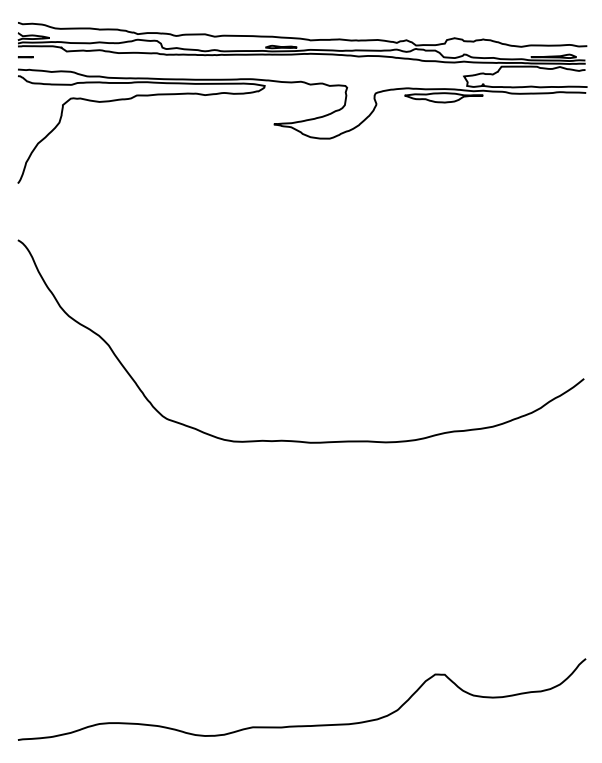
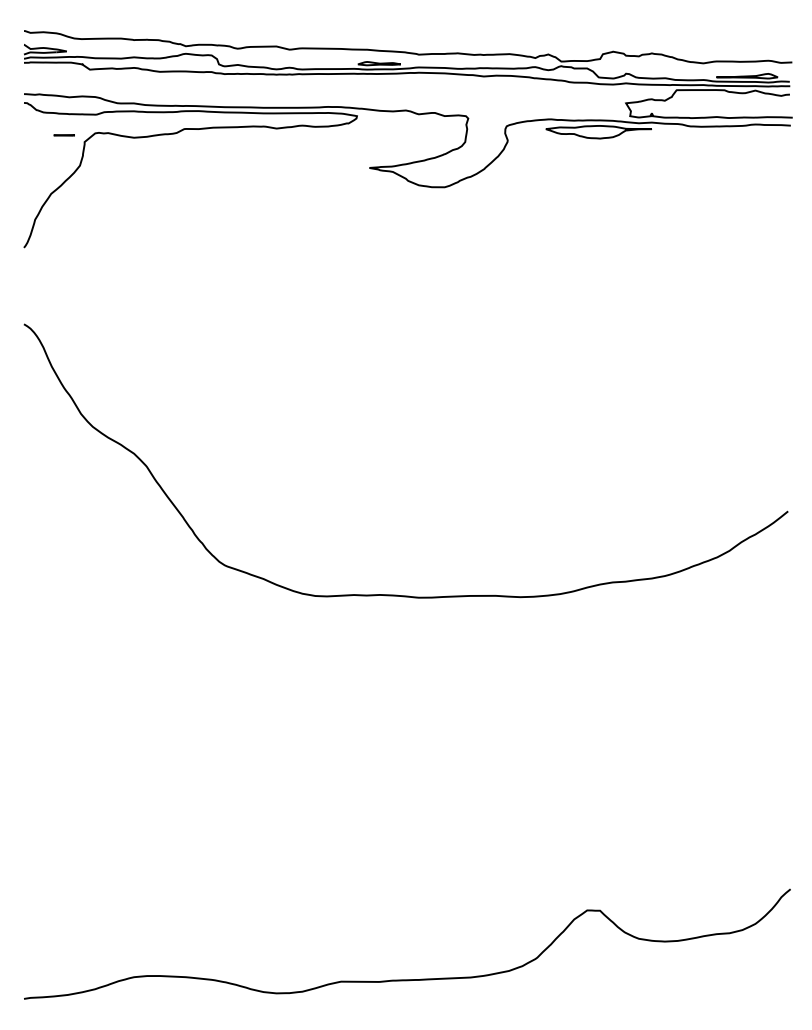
line: (25, 57) -> (63, 135), moved

